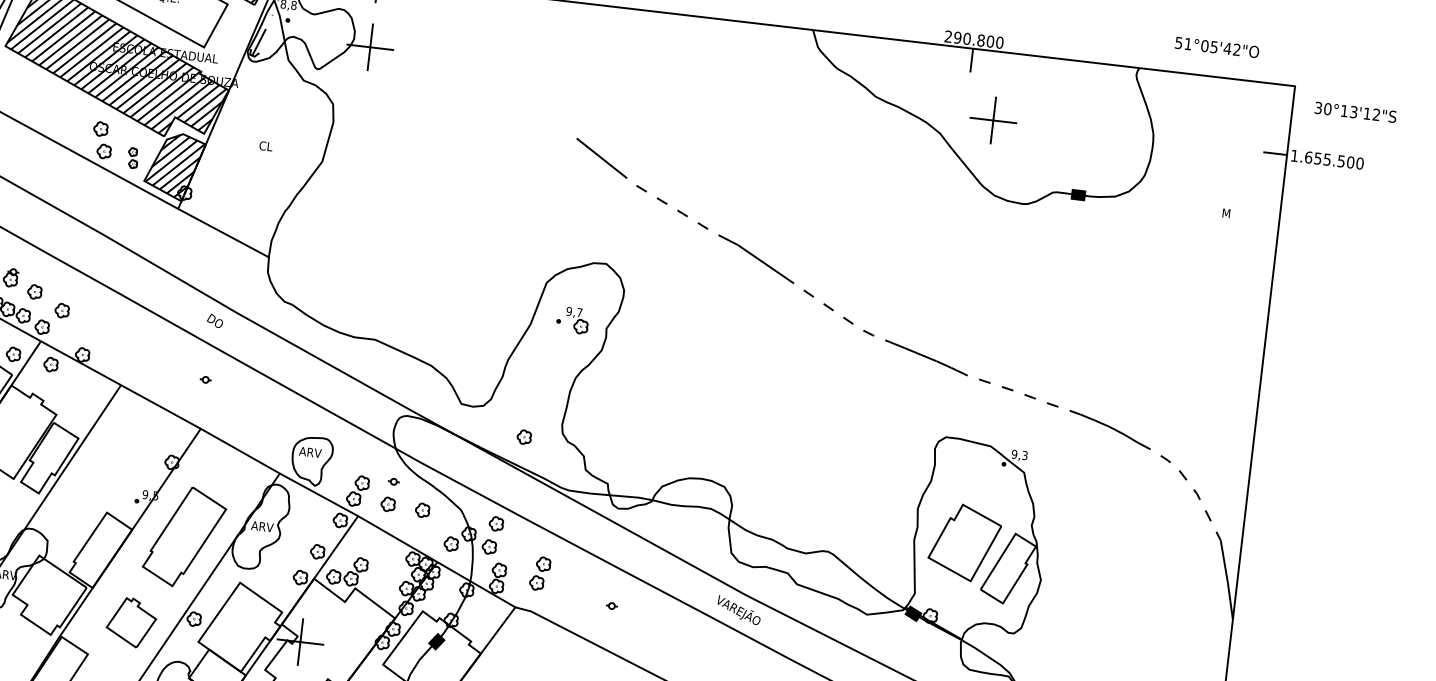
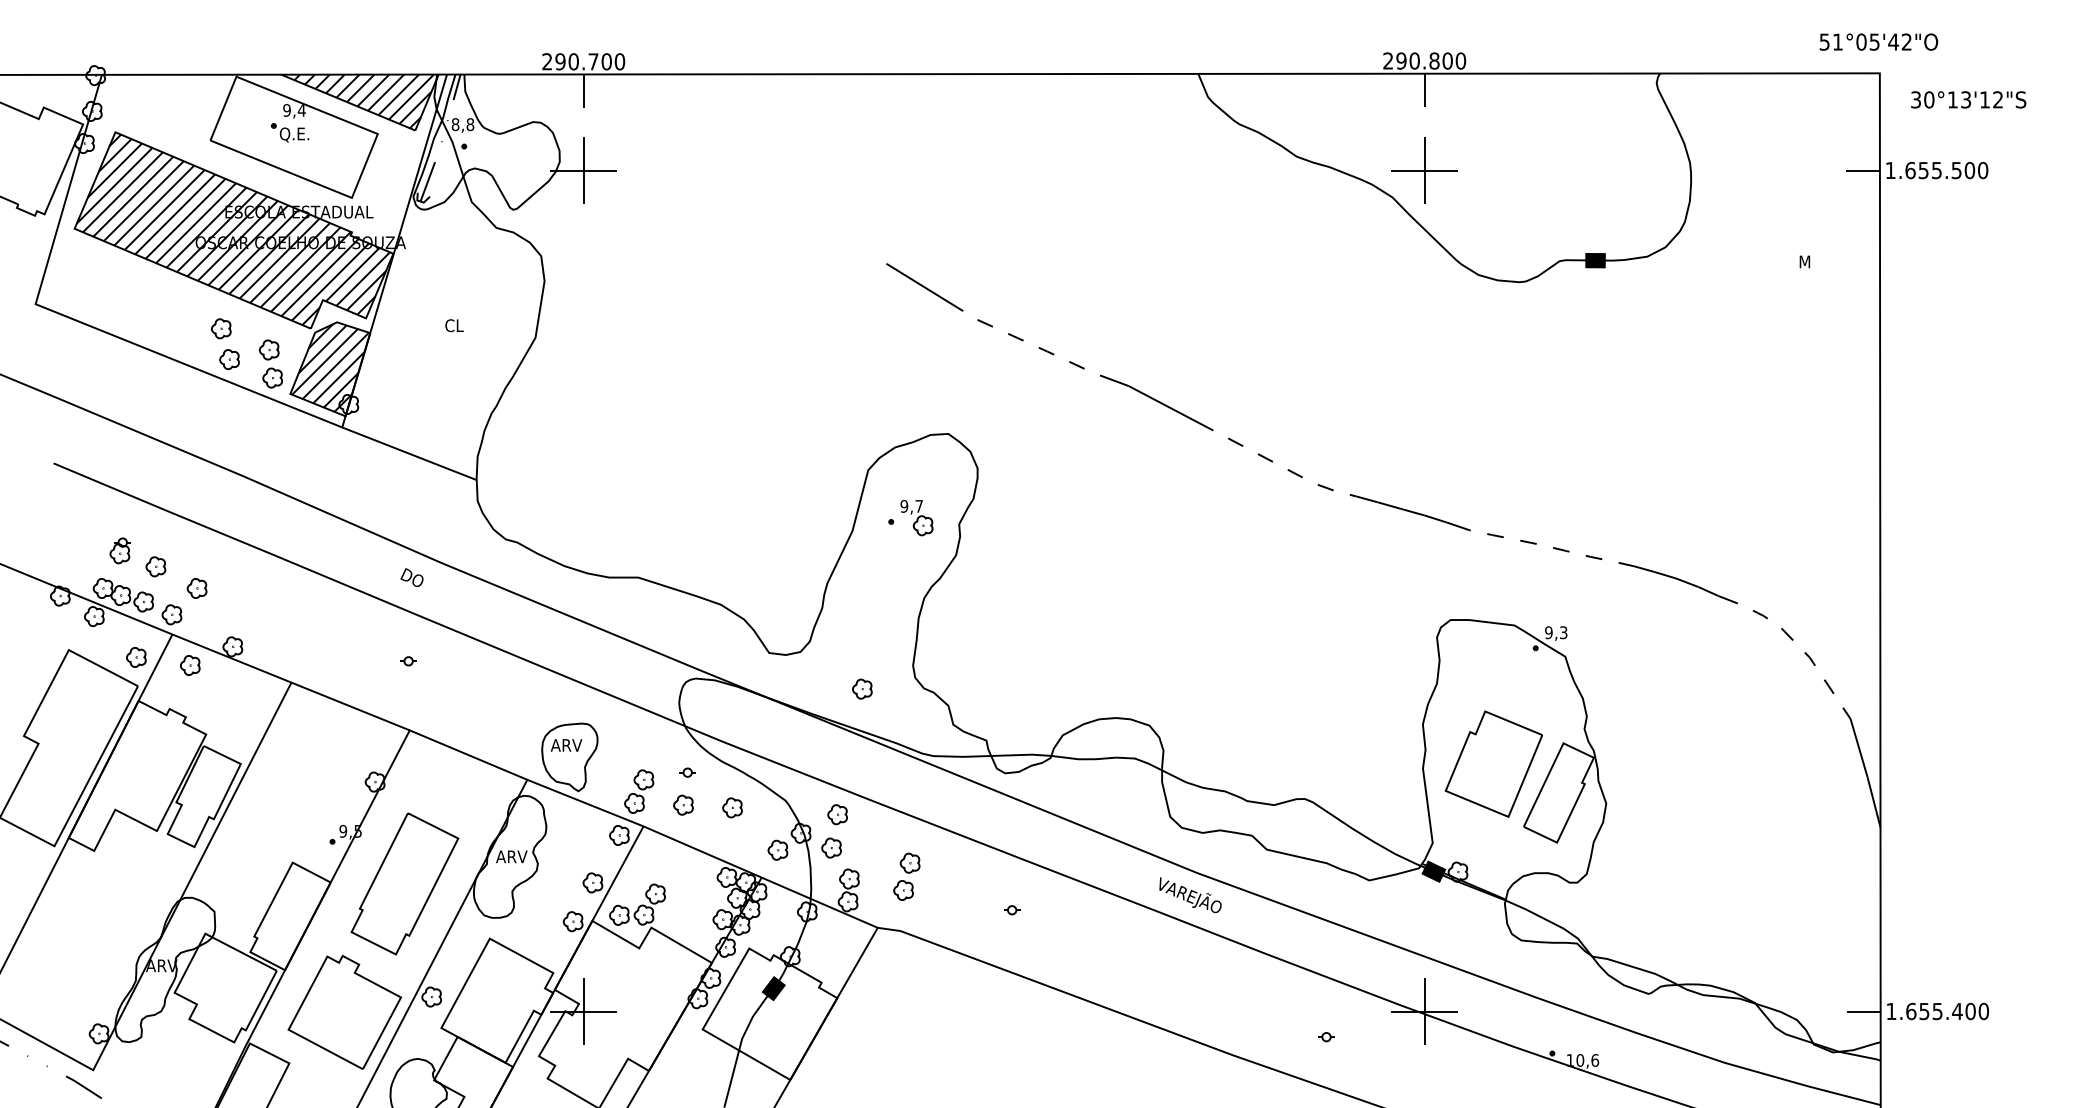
text: (1216, 47) -> (1878, 41), moved
part: (993, 120) -> (1424, 170), moved
part: (132, 157) -> (270, 363), size x1.67
part: (131, 622) -> (344, 1011), size x1.67

